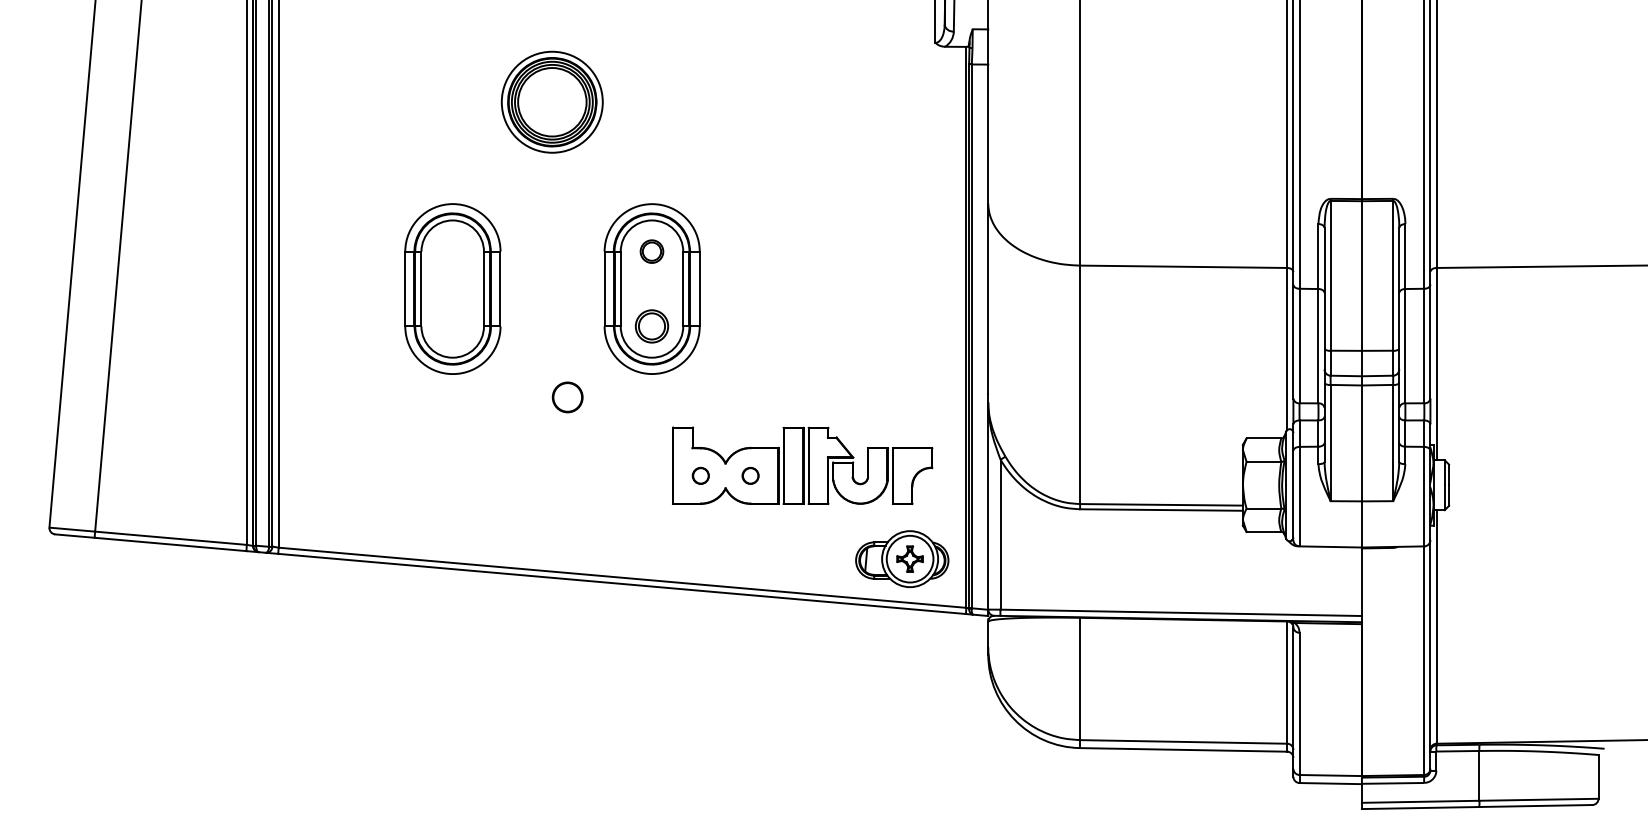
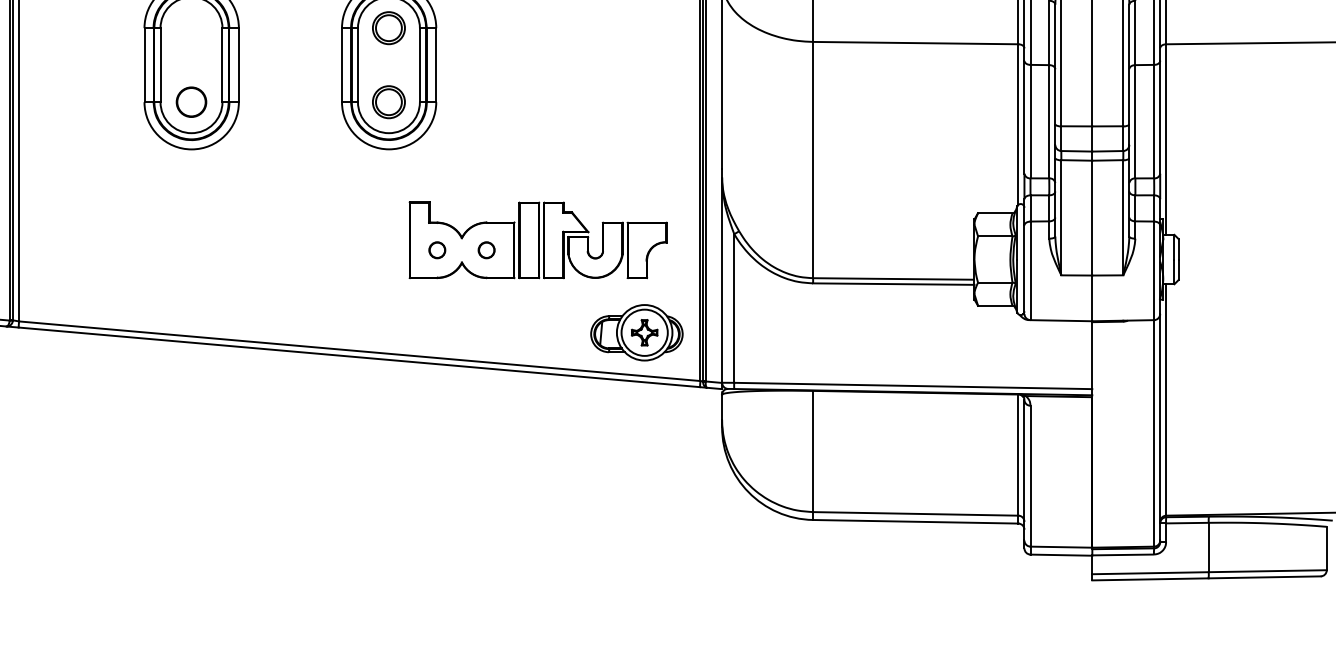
part: (651, 251) -> (388, 27), size x1.43
part: (567, 397) -> (191, 102), moved

